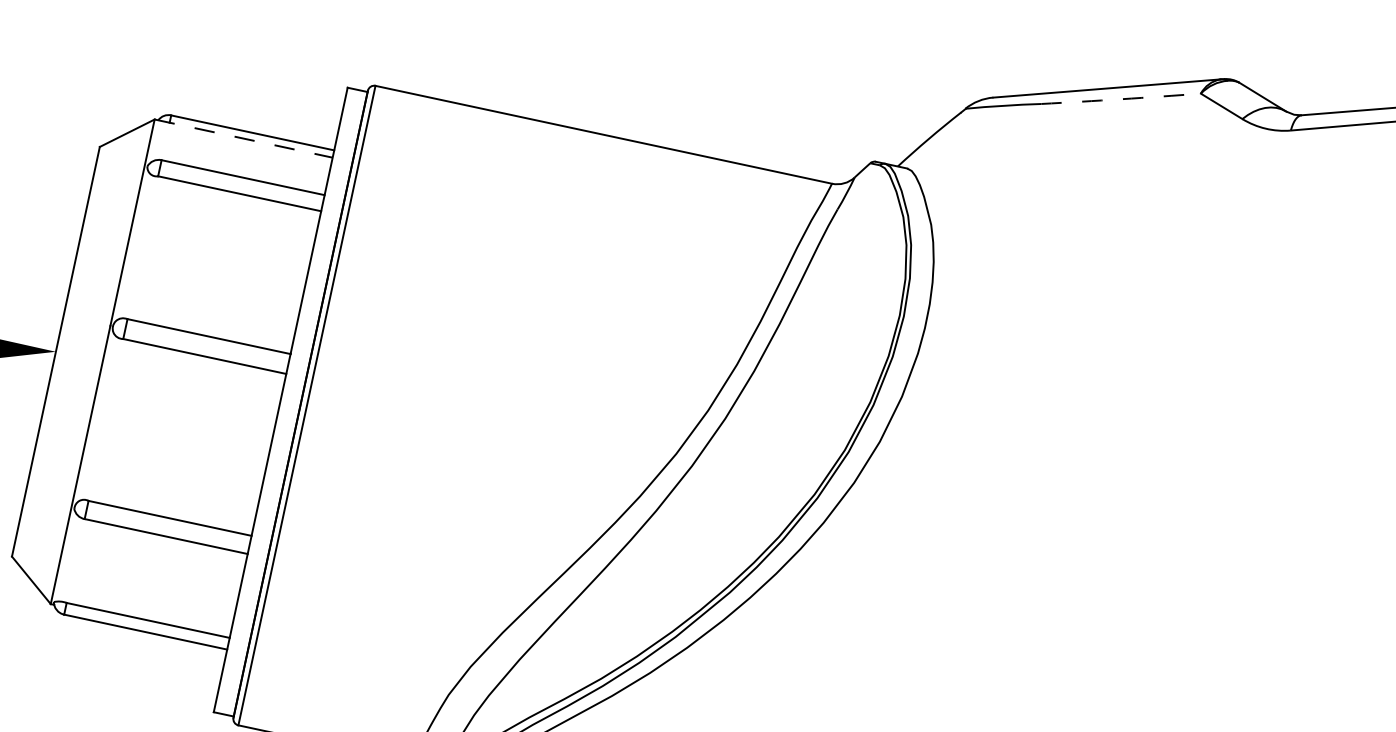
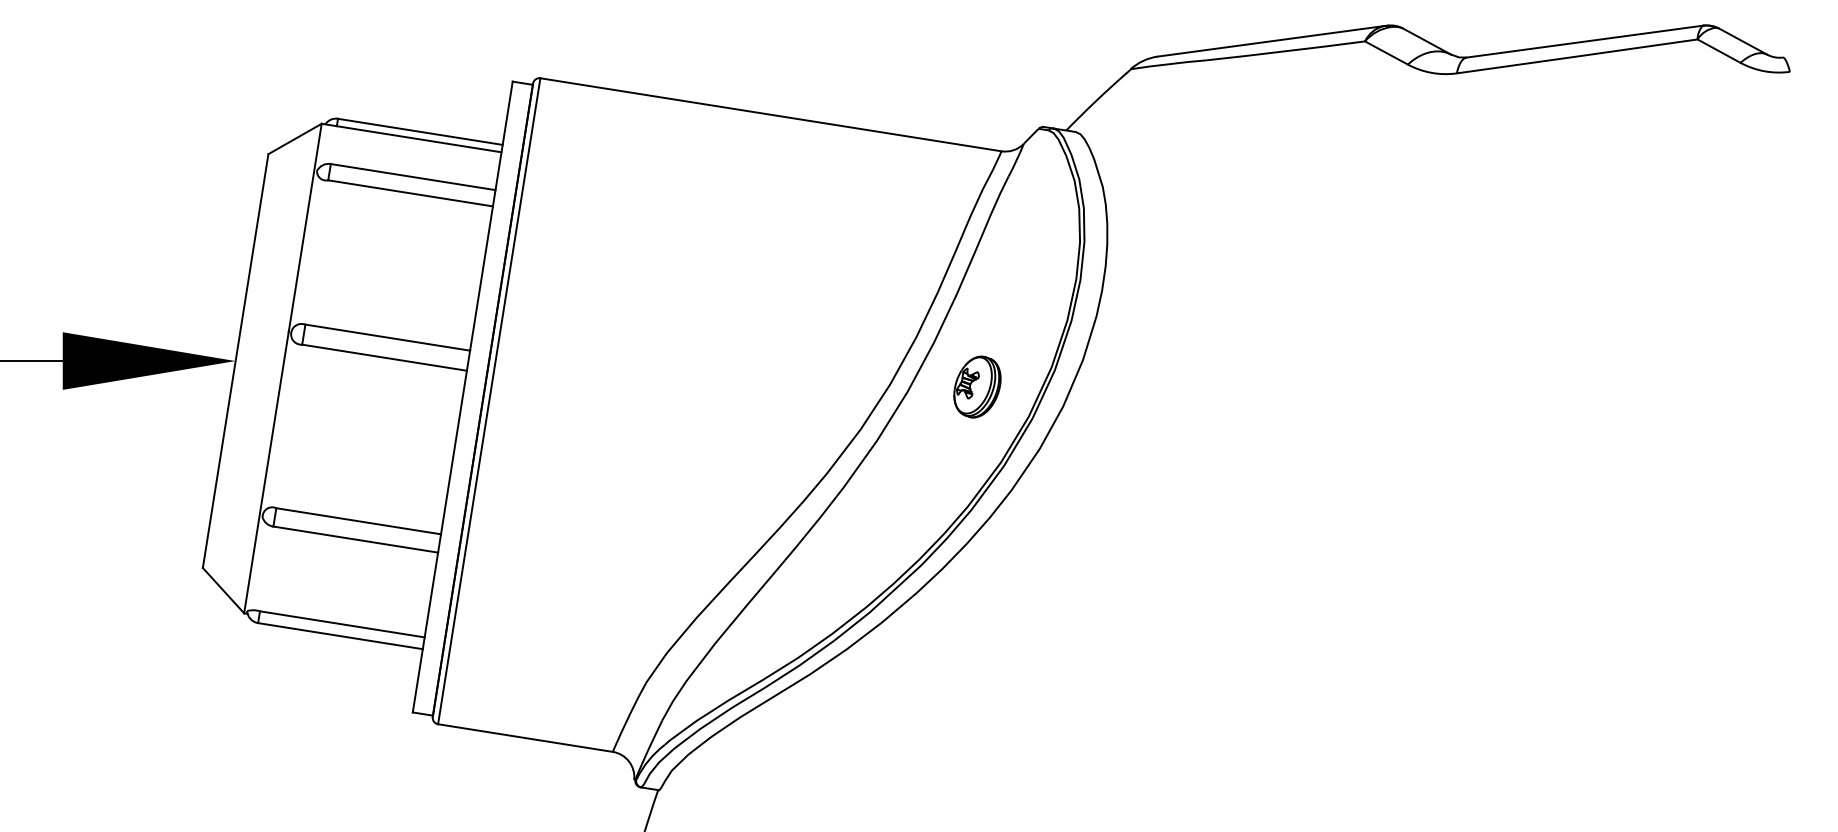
arc: (1120, 99) -> (1285, 51), dashed -> solid
line: (244, 139) -> (412, 138), dashed -> solid
part: (795, 417) -> (977, 386), added

